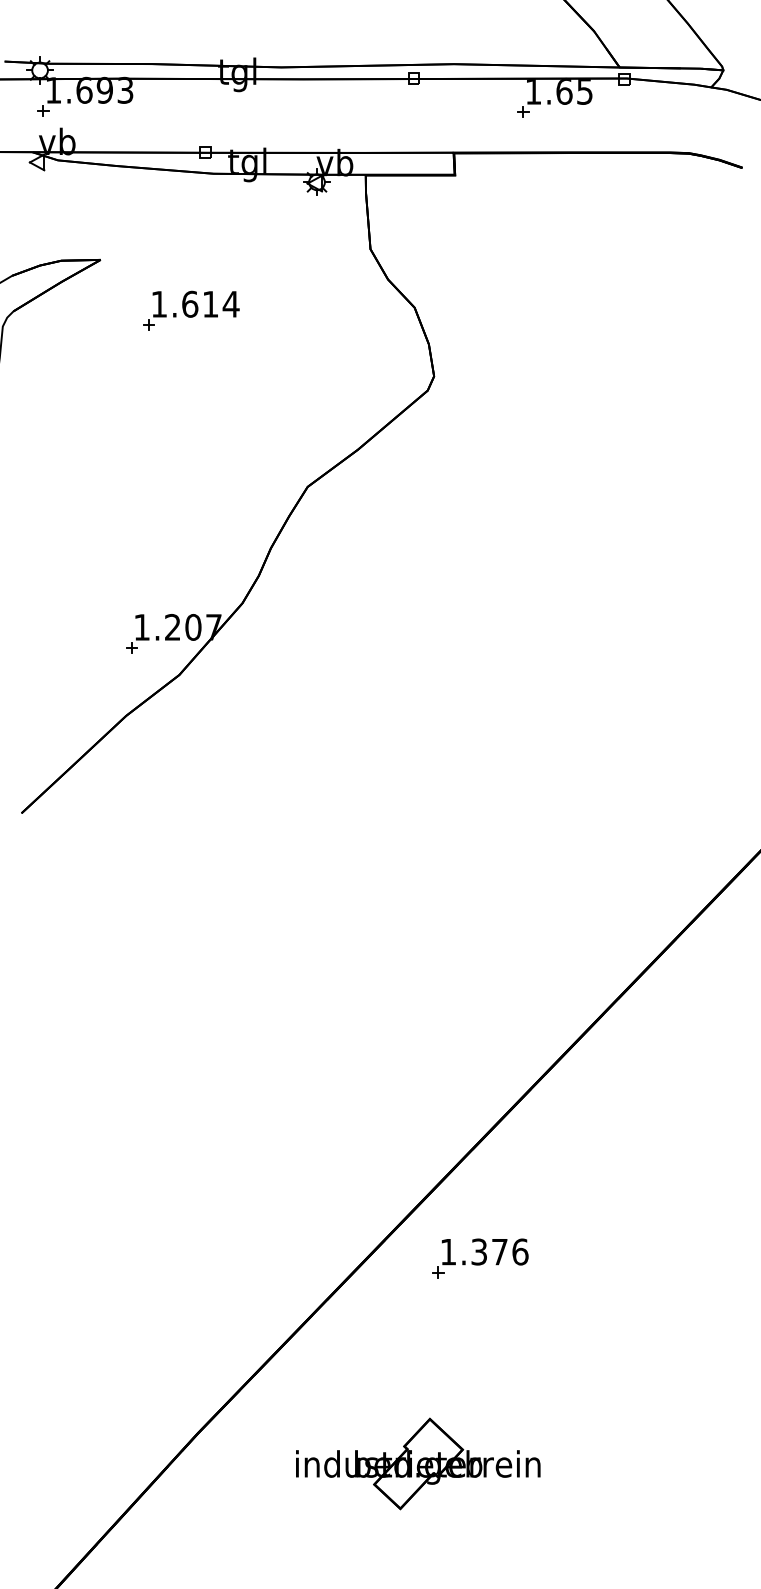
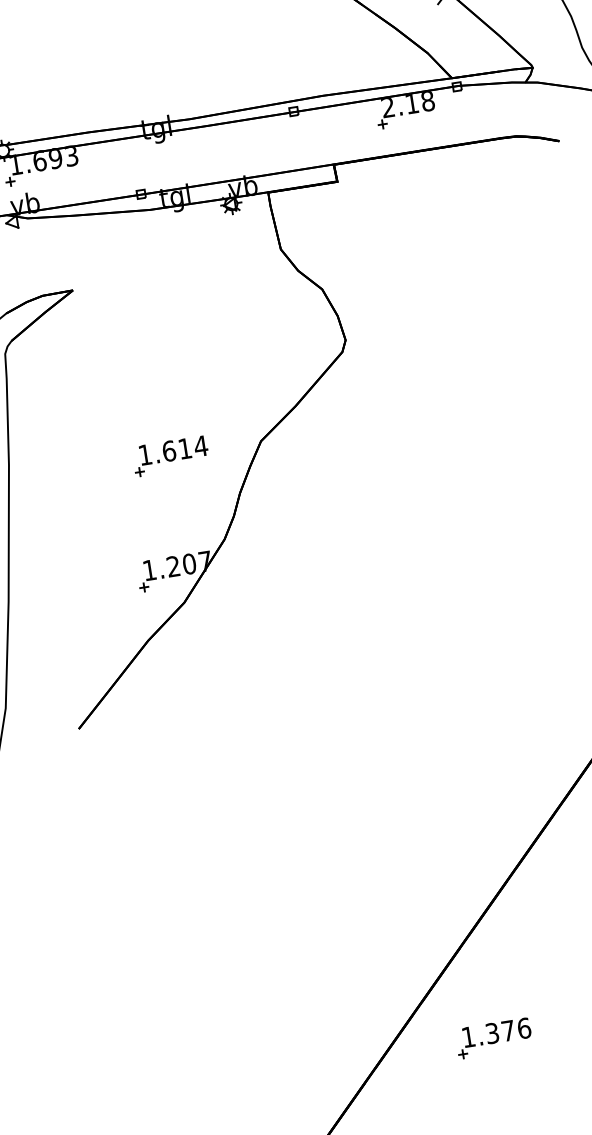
text: (558, 91) -> (407, 104), 1.65 -> 2.18
part: (191, 310) -> (171, 455), moved
part: (480, 1258) -> (494, 1038), moved

